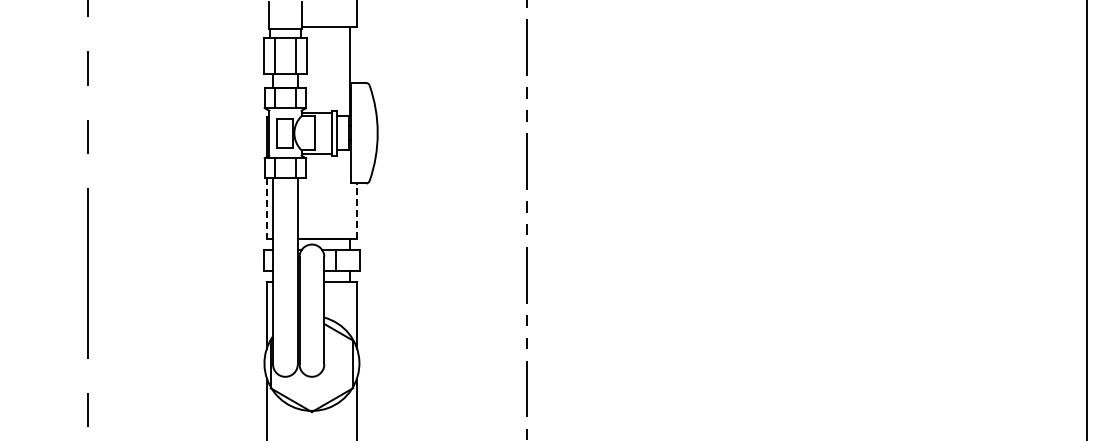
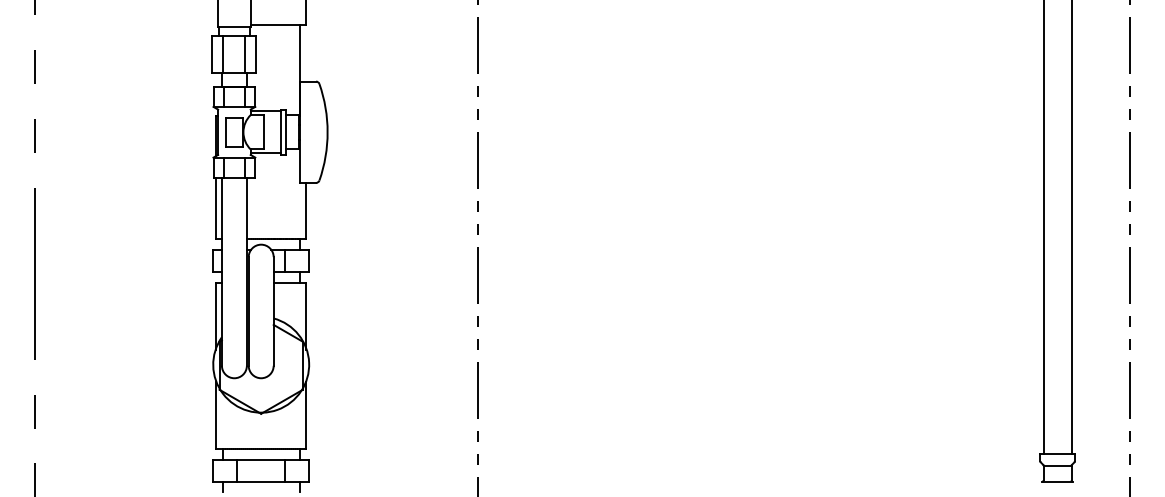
line: (266, 208) -> (215, 208), dashed -> solid
line: (356, 210) -> (306, 210), dashed -> solid

